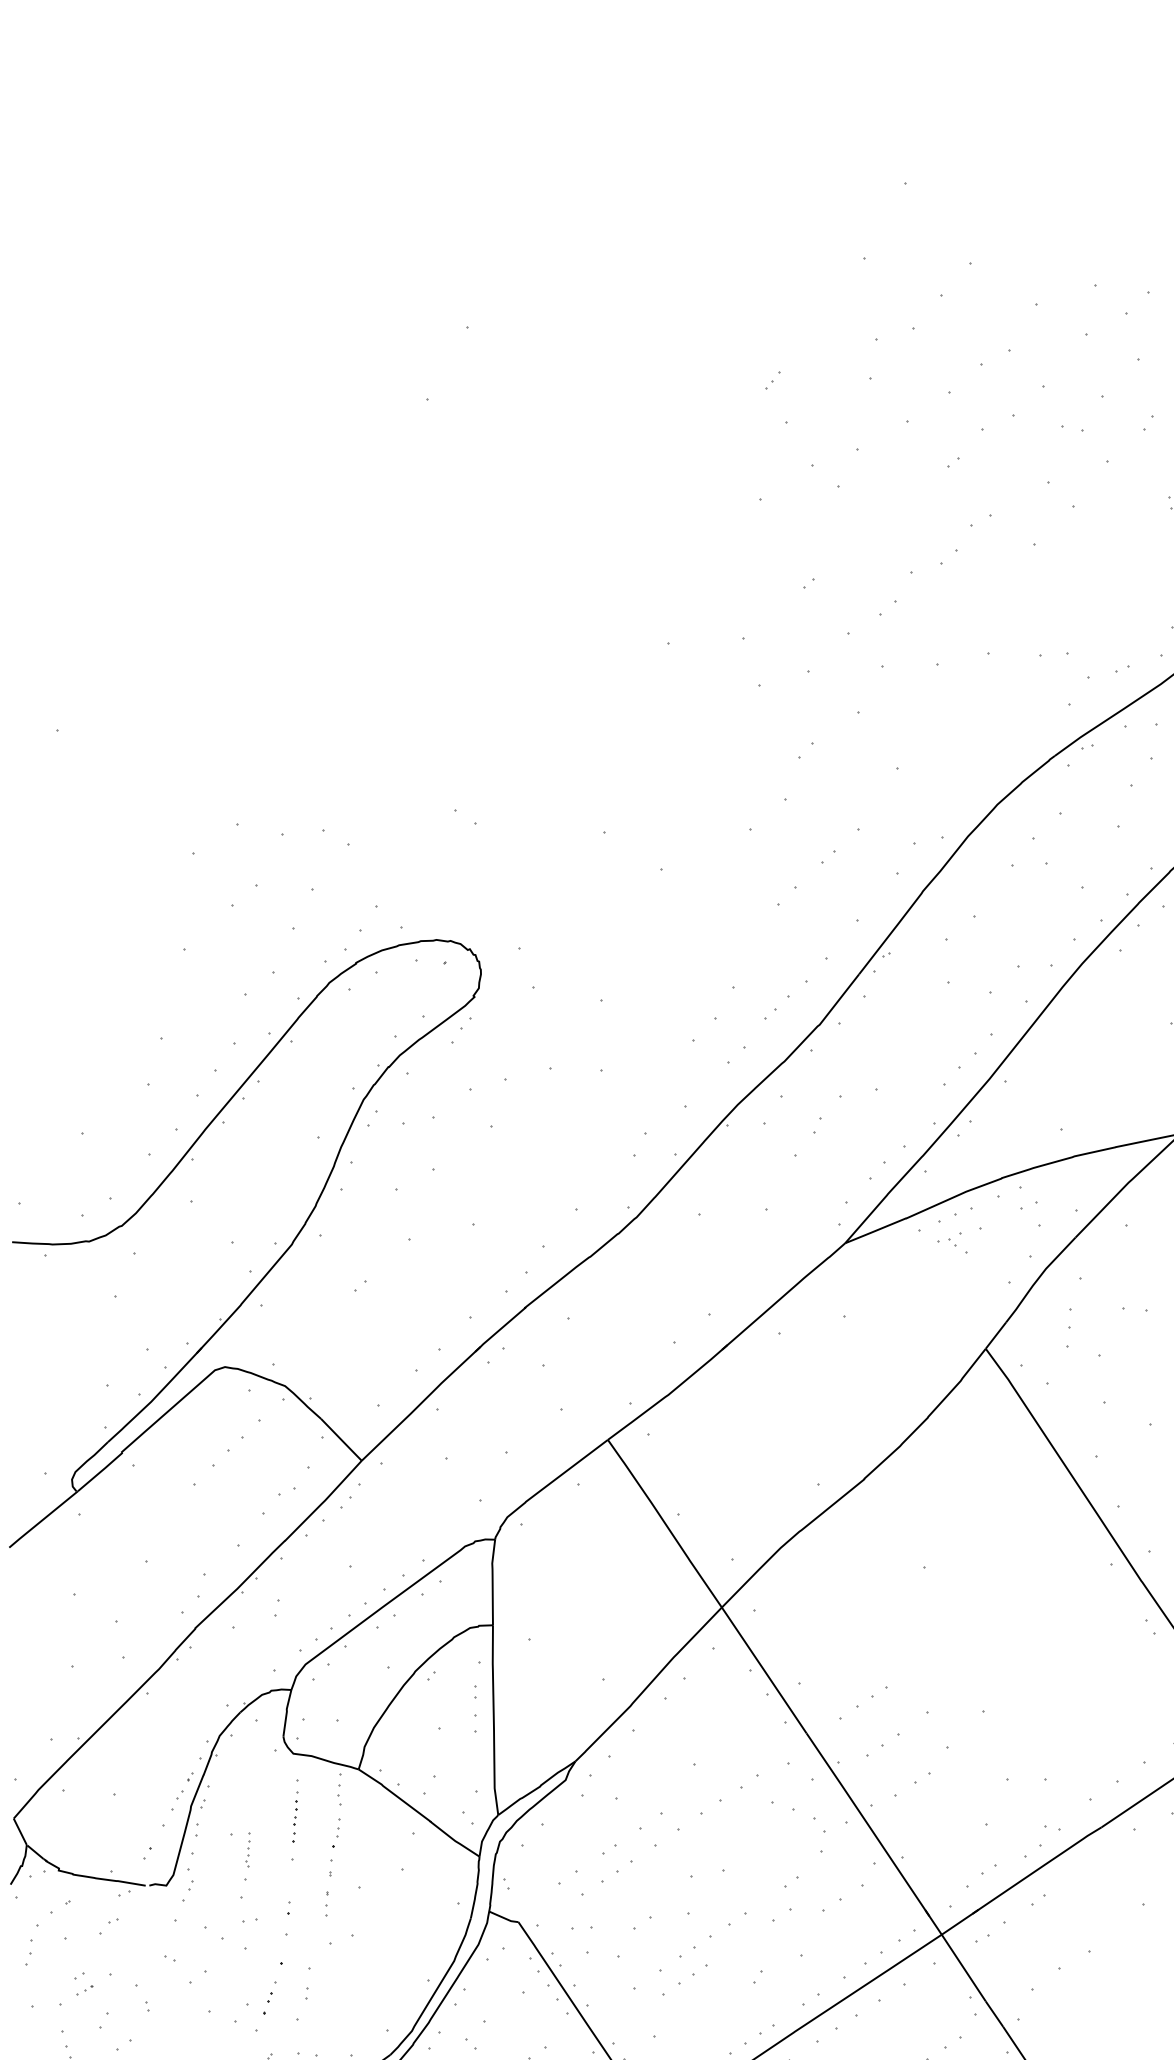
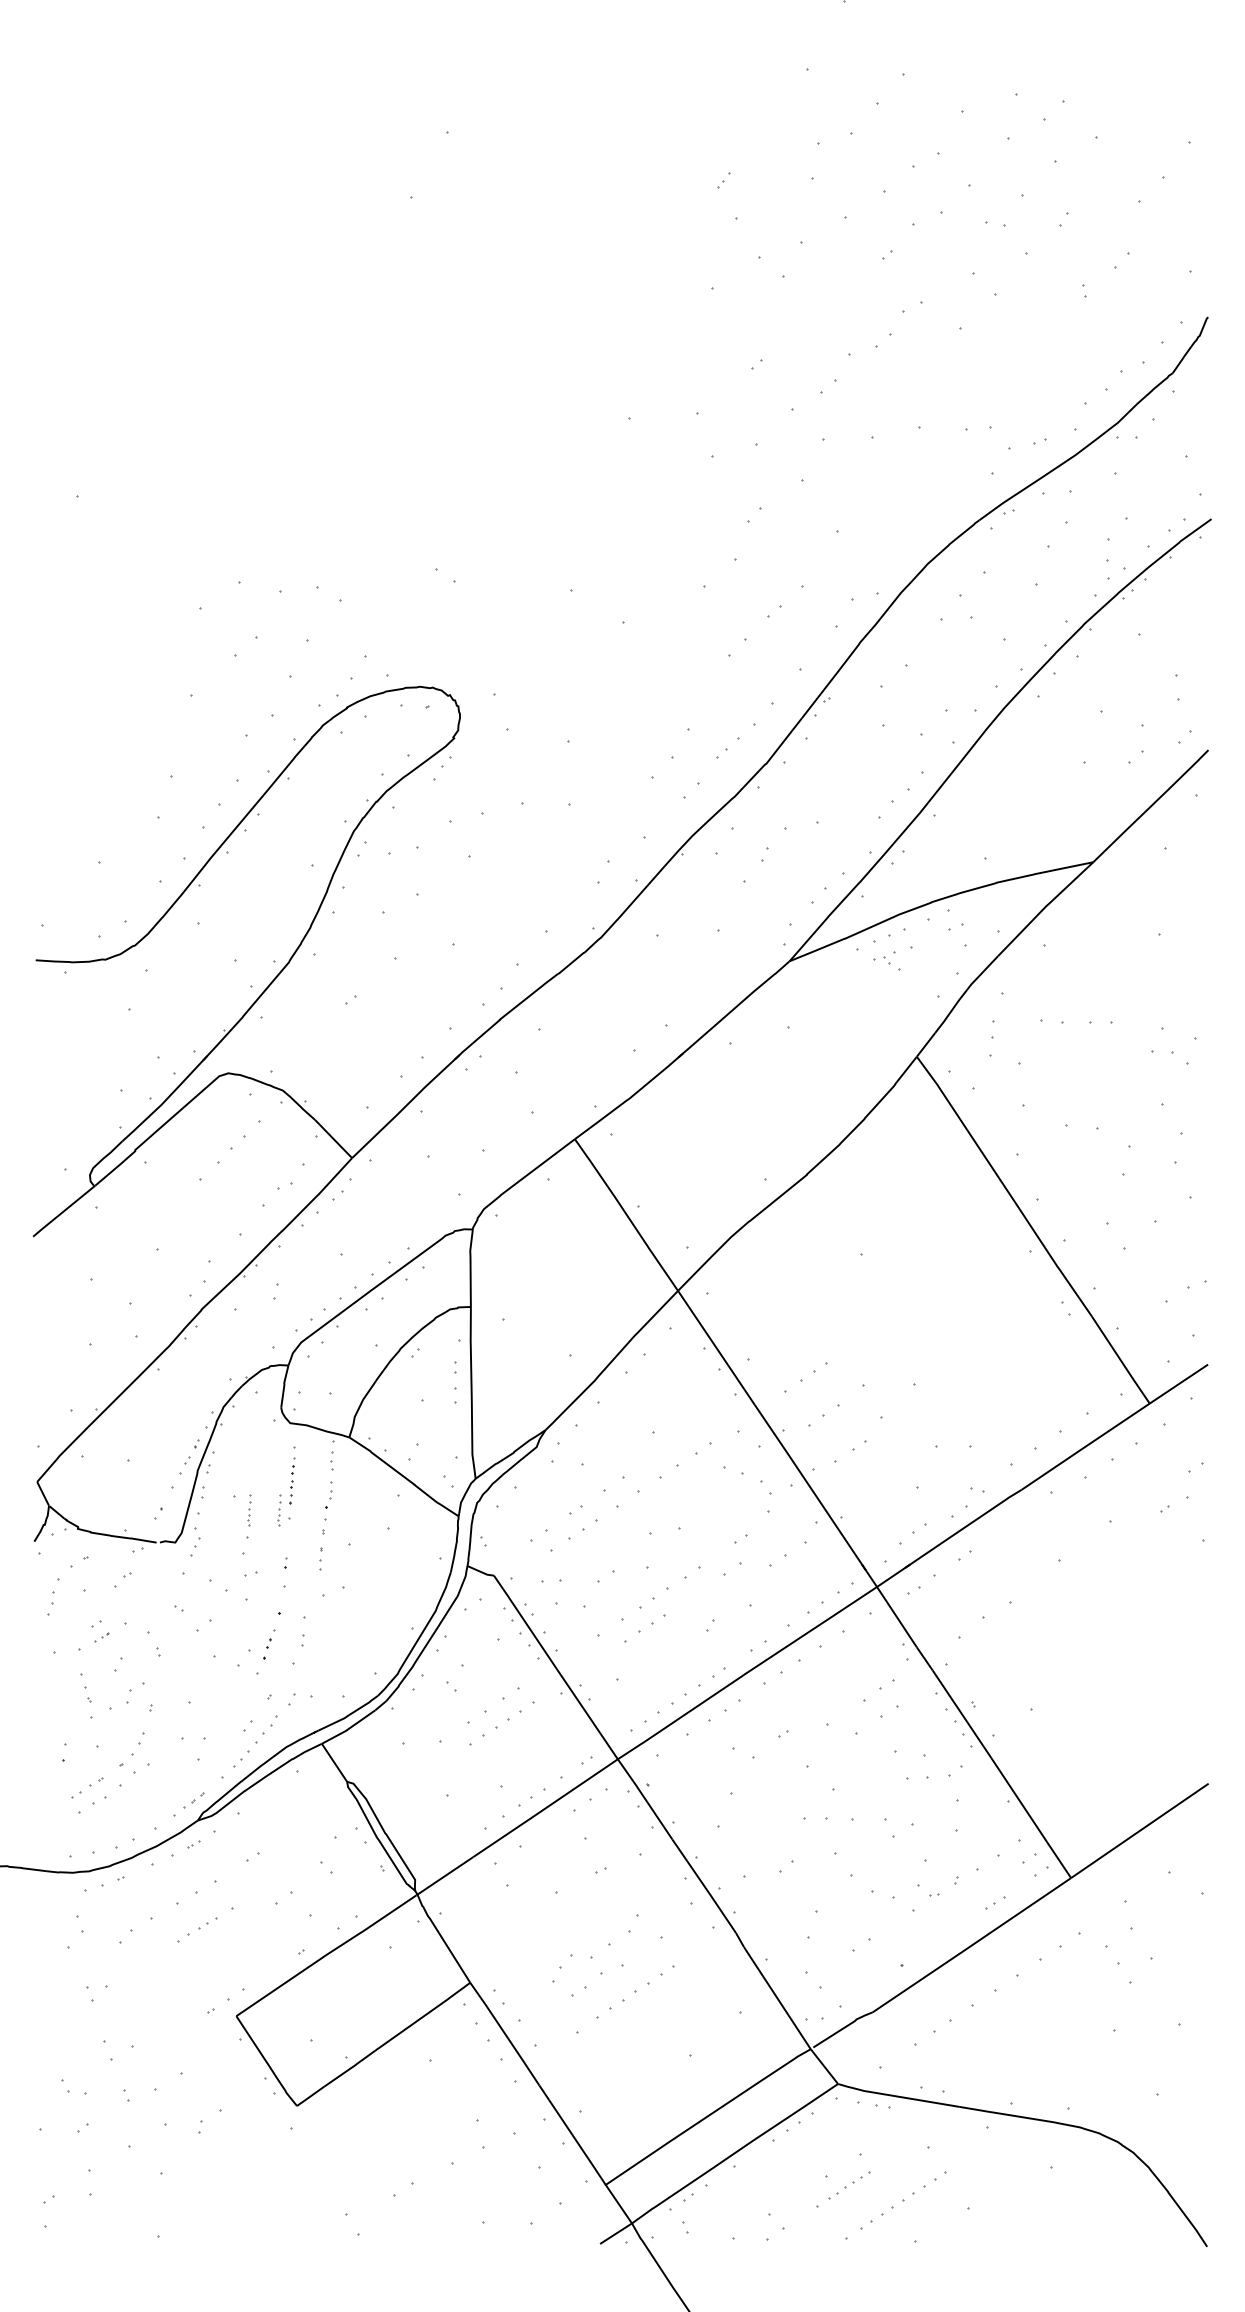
part: (281, 1850) -> (279, 1510), added

